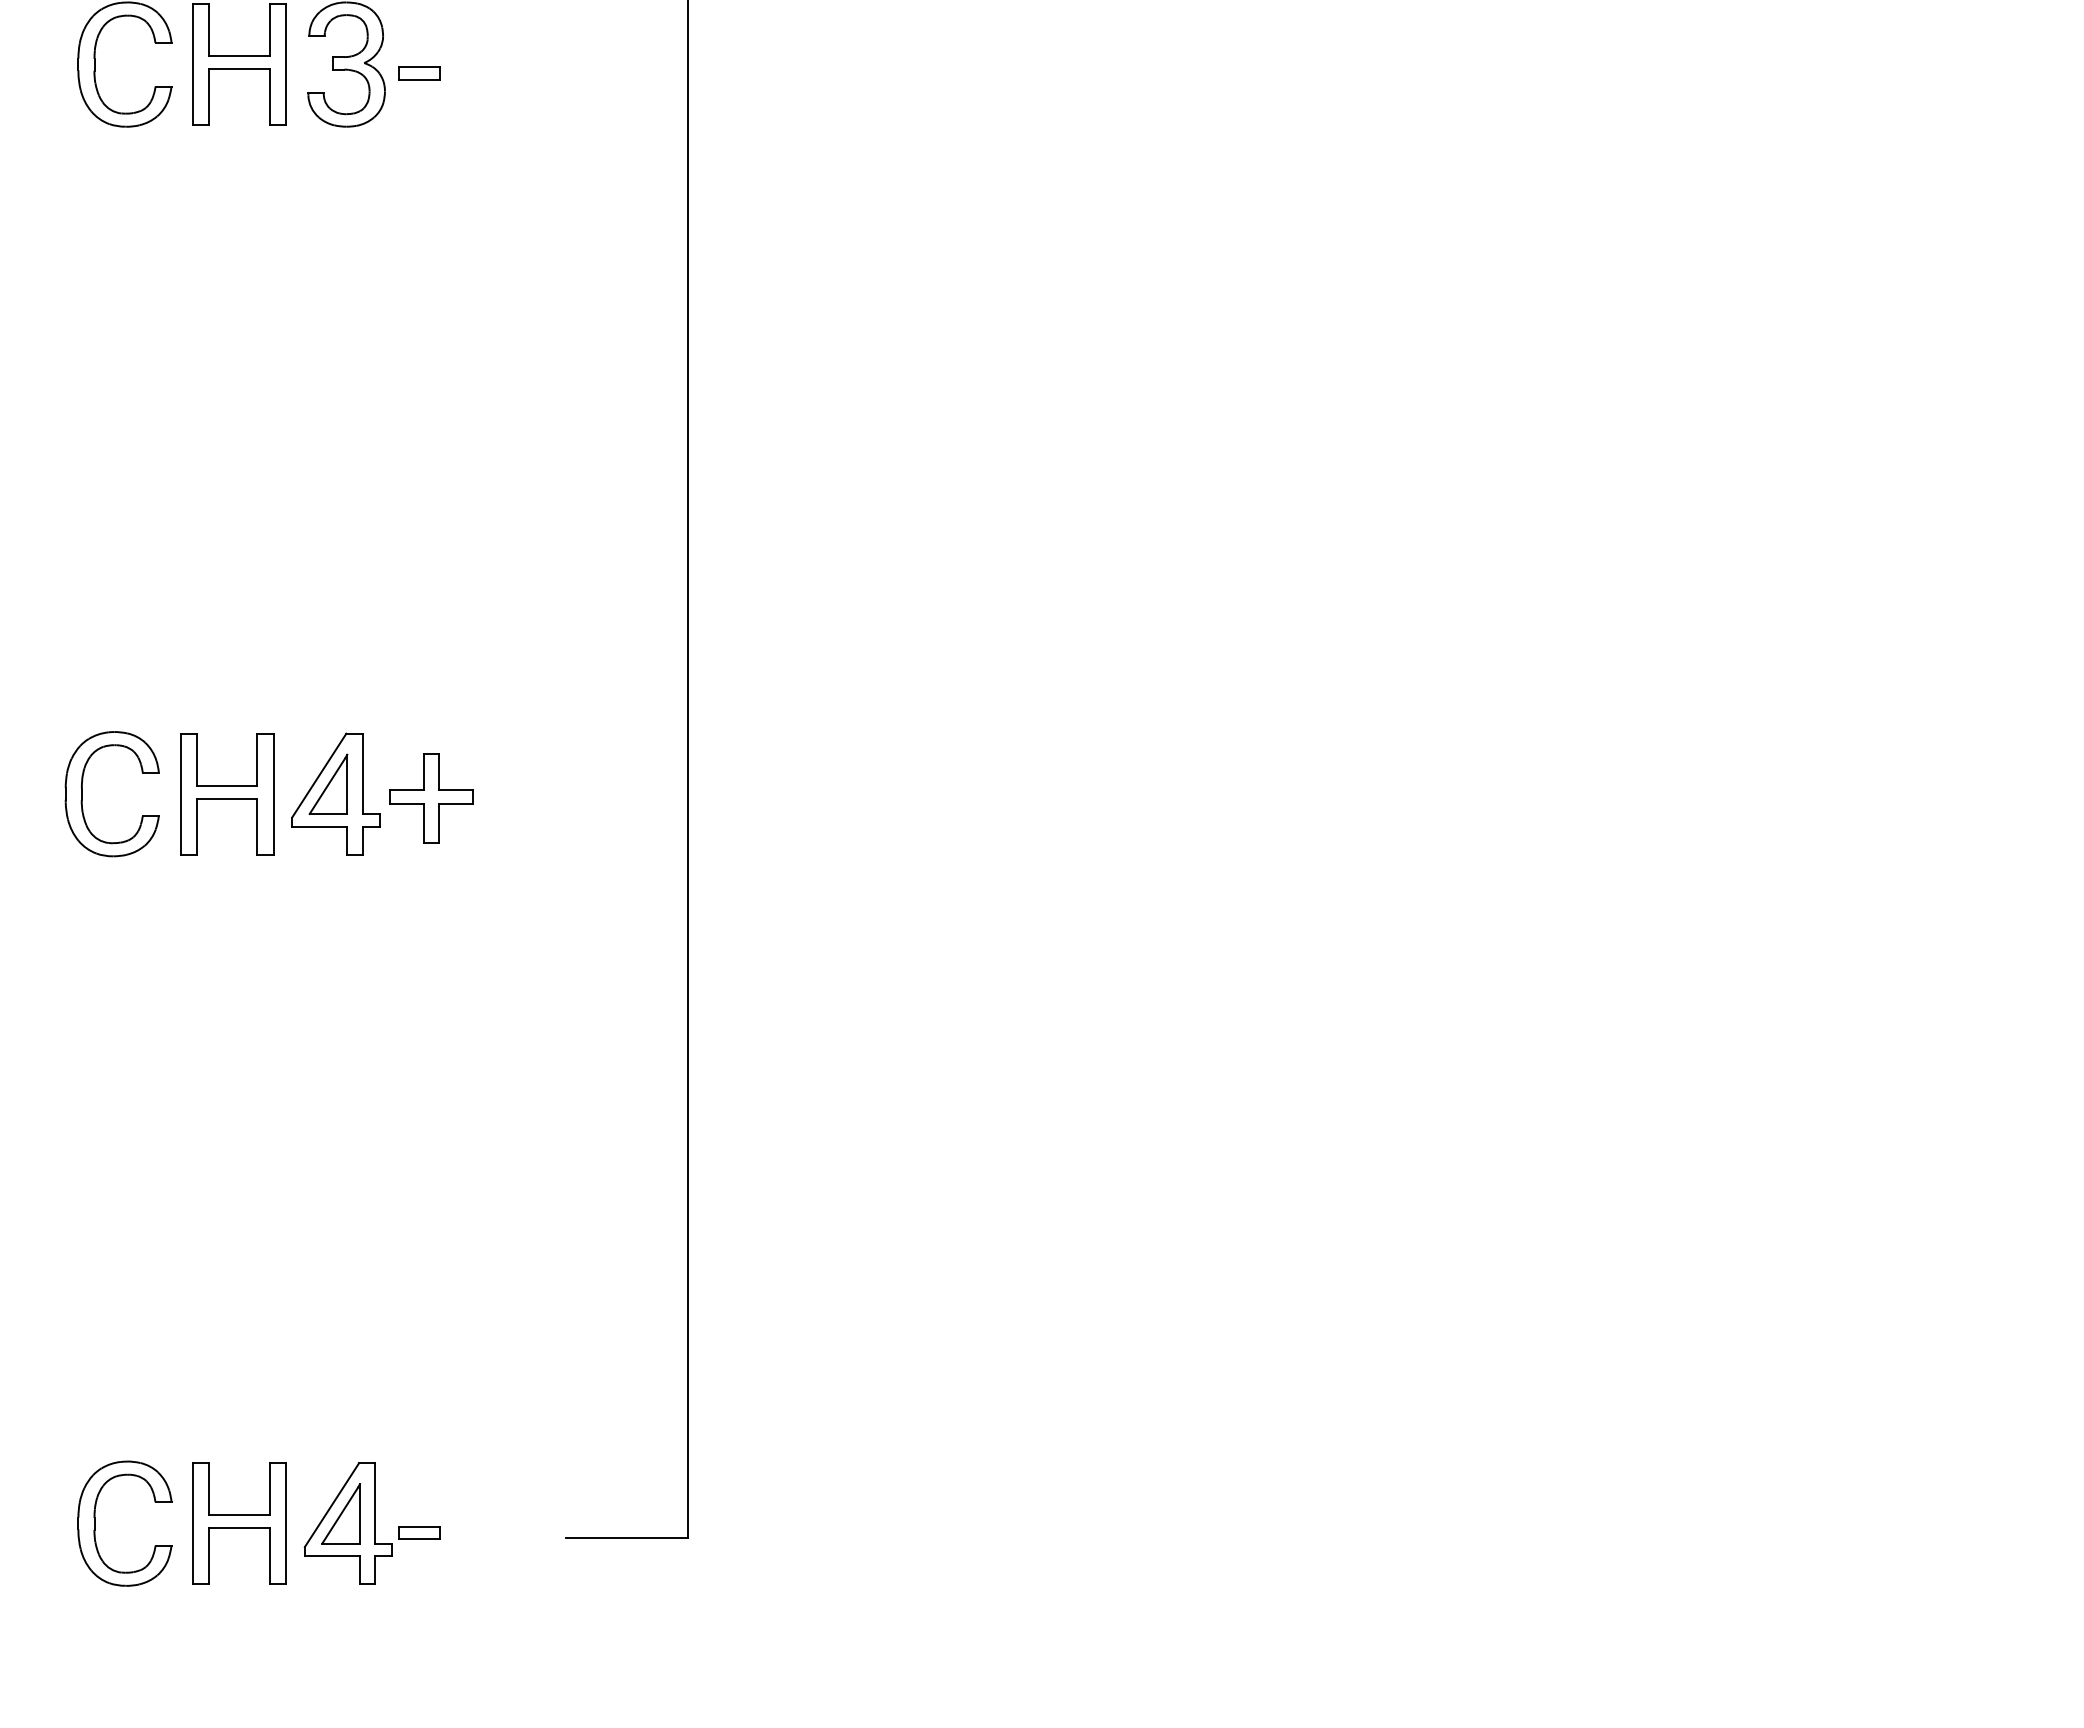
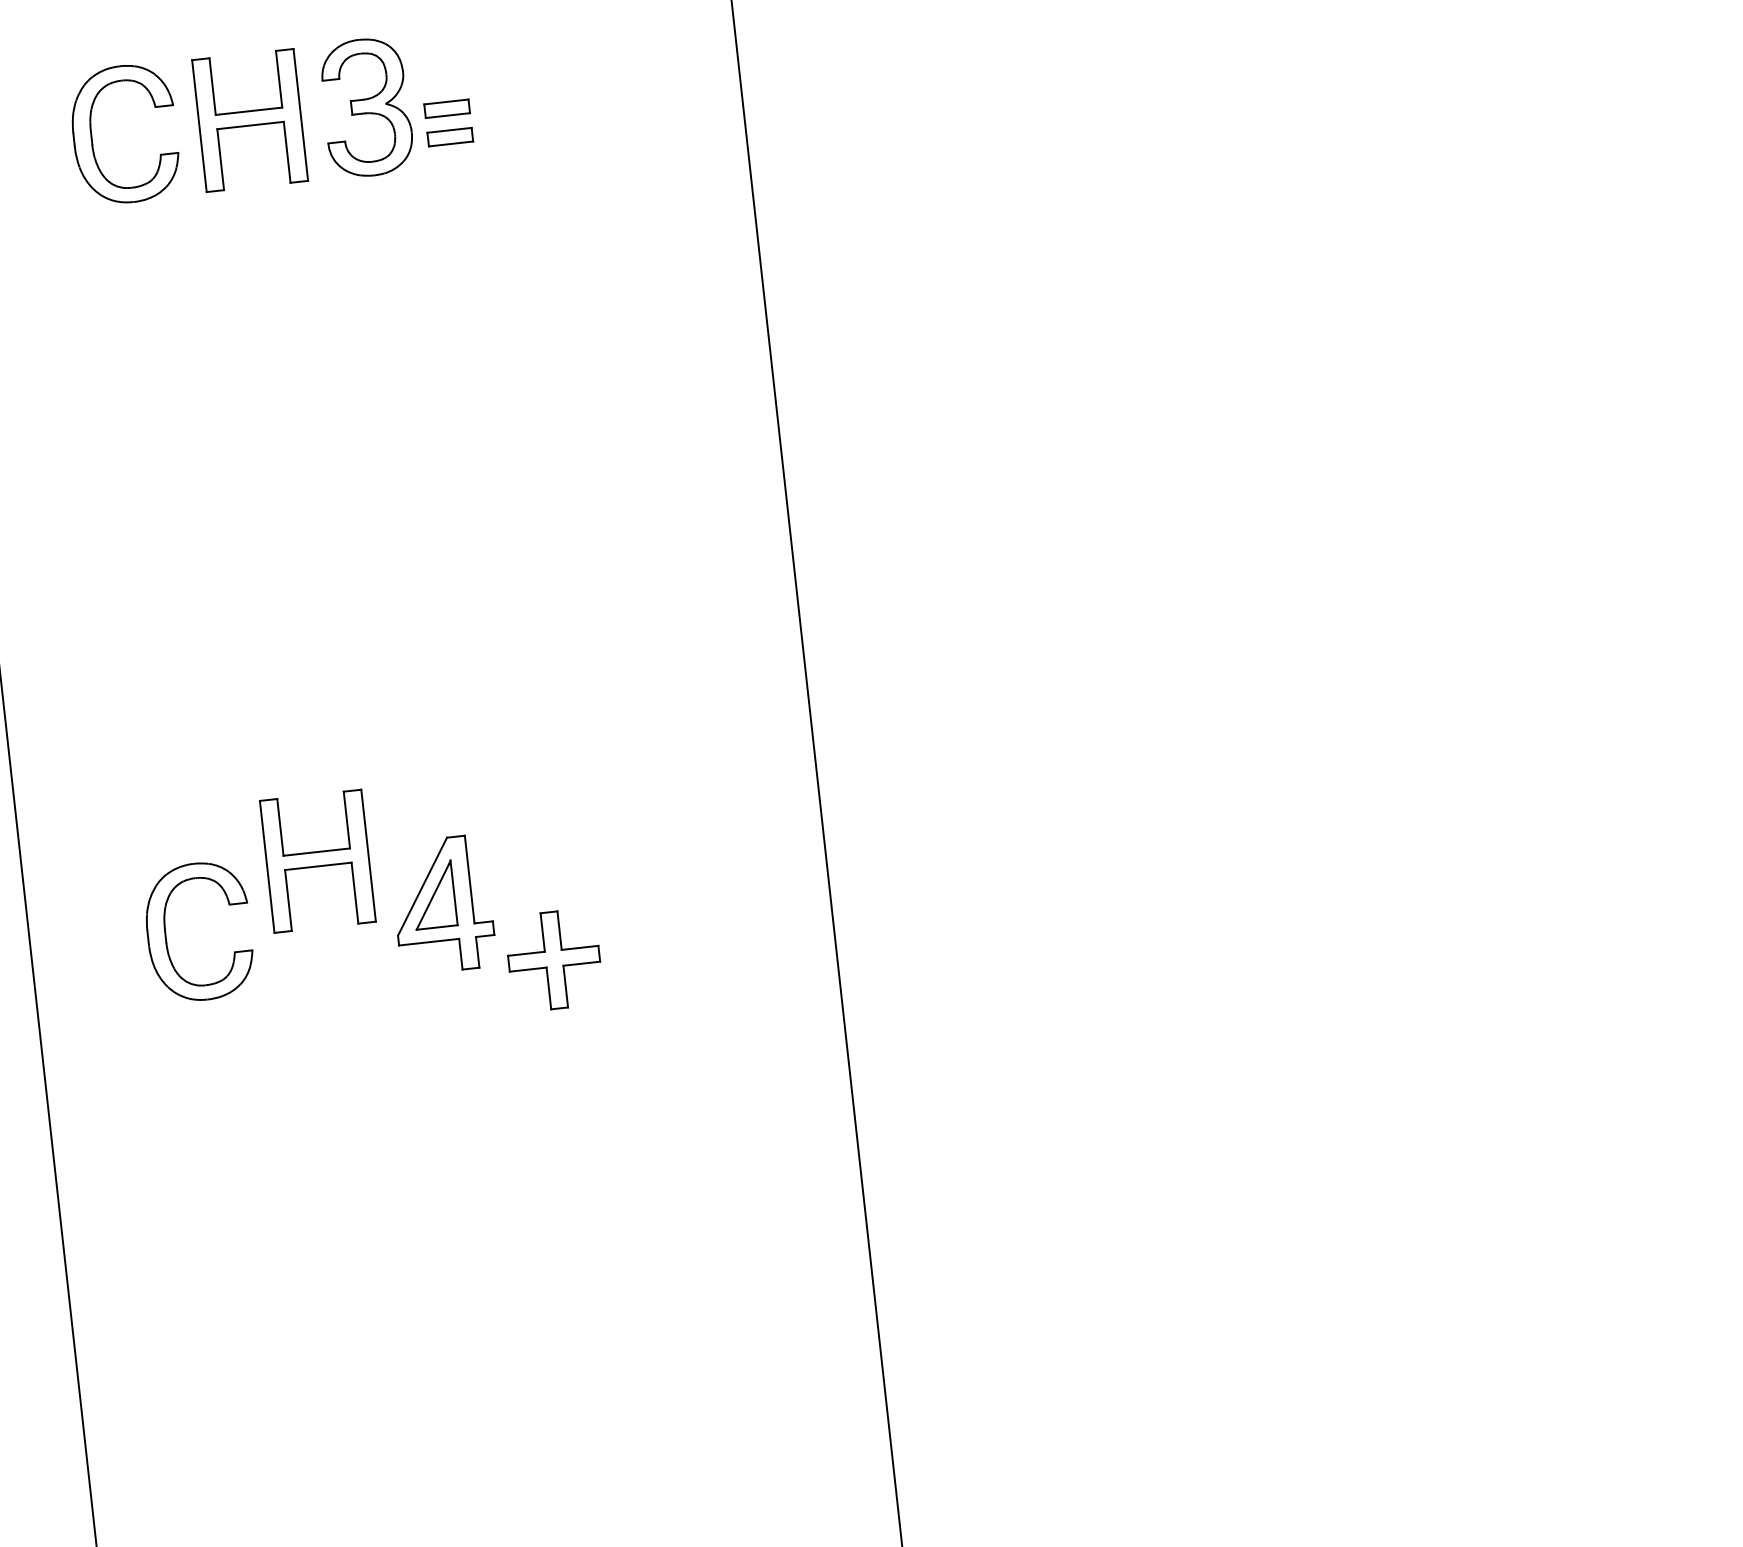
part: (419, 99) -> (450, 136), added
part: (227, 794) -> (318, 861), moved
part: (431, 798) -> (554, 960), moved

